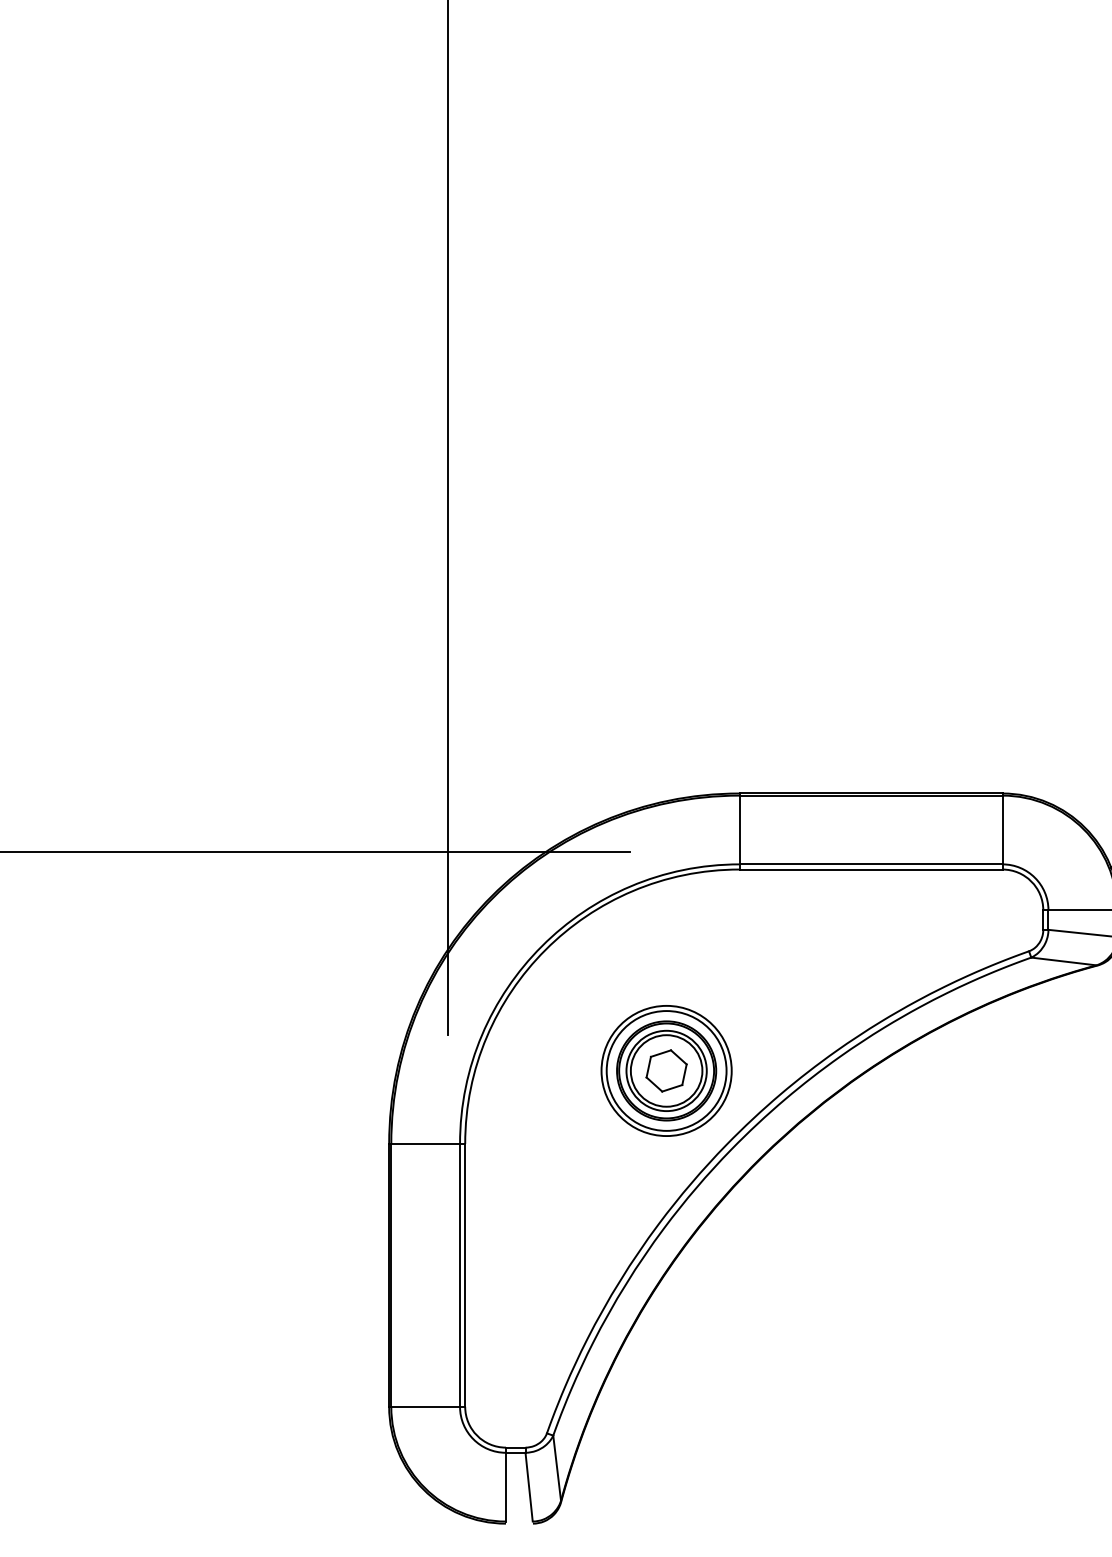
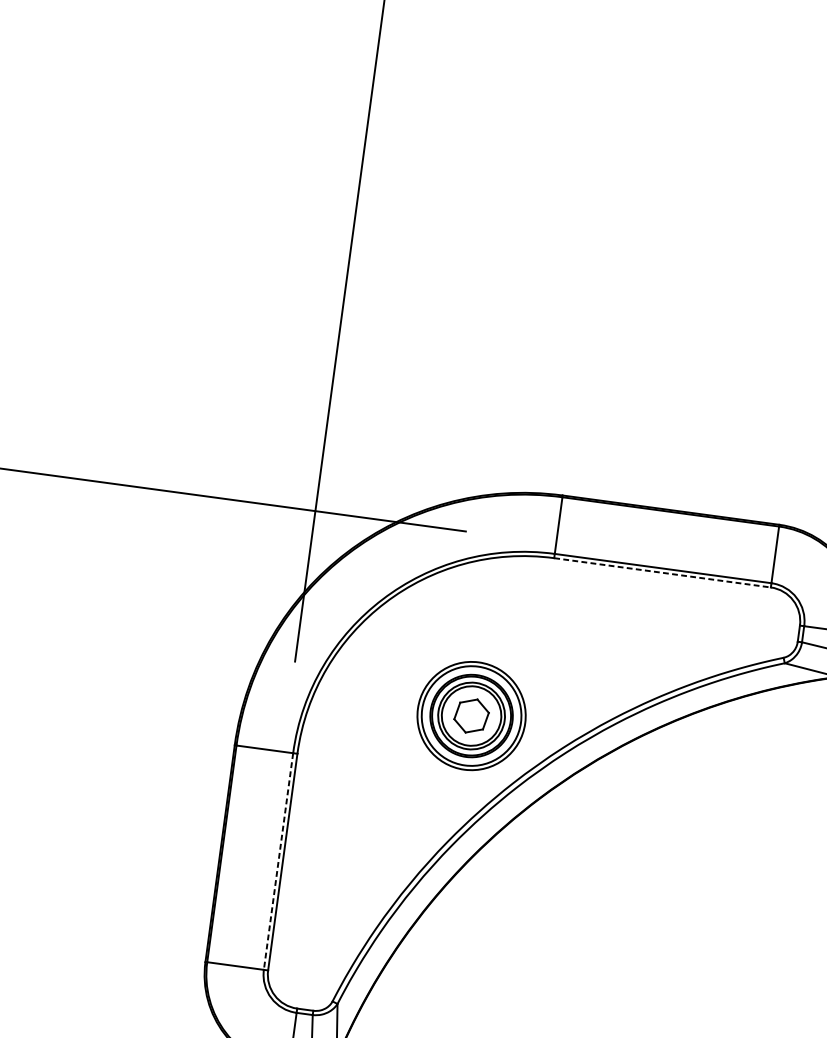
line: (871, 869) -> (662, 572), solid -> dashed
line: (460, 1275) -> (278, 861), solid -> dashed

